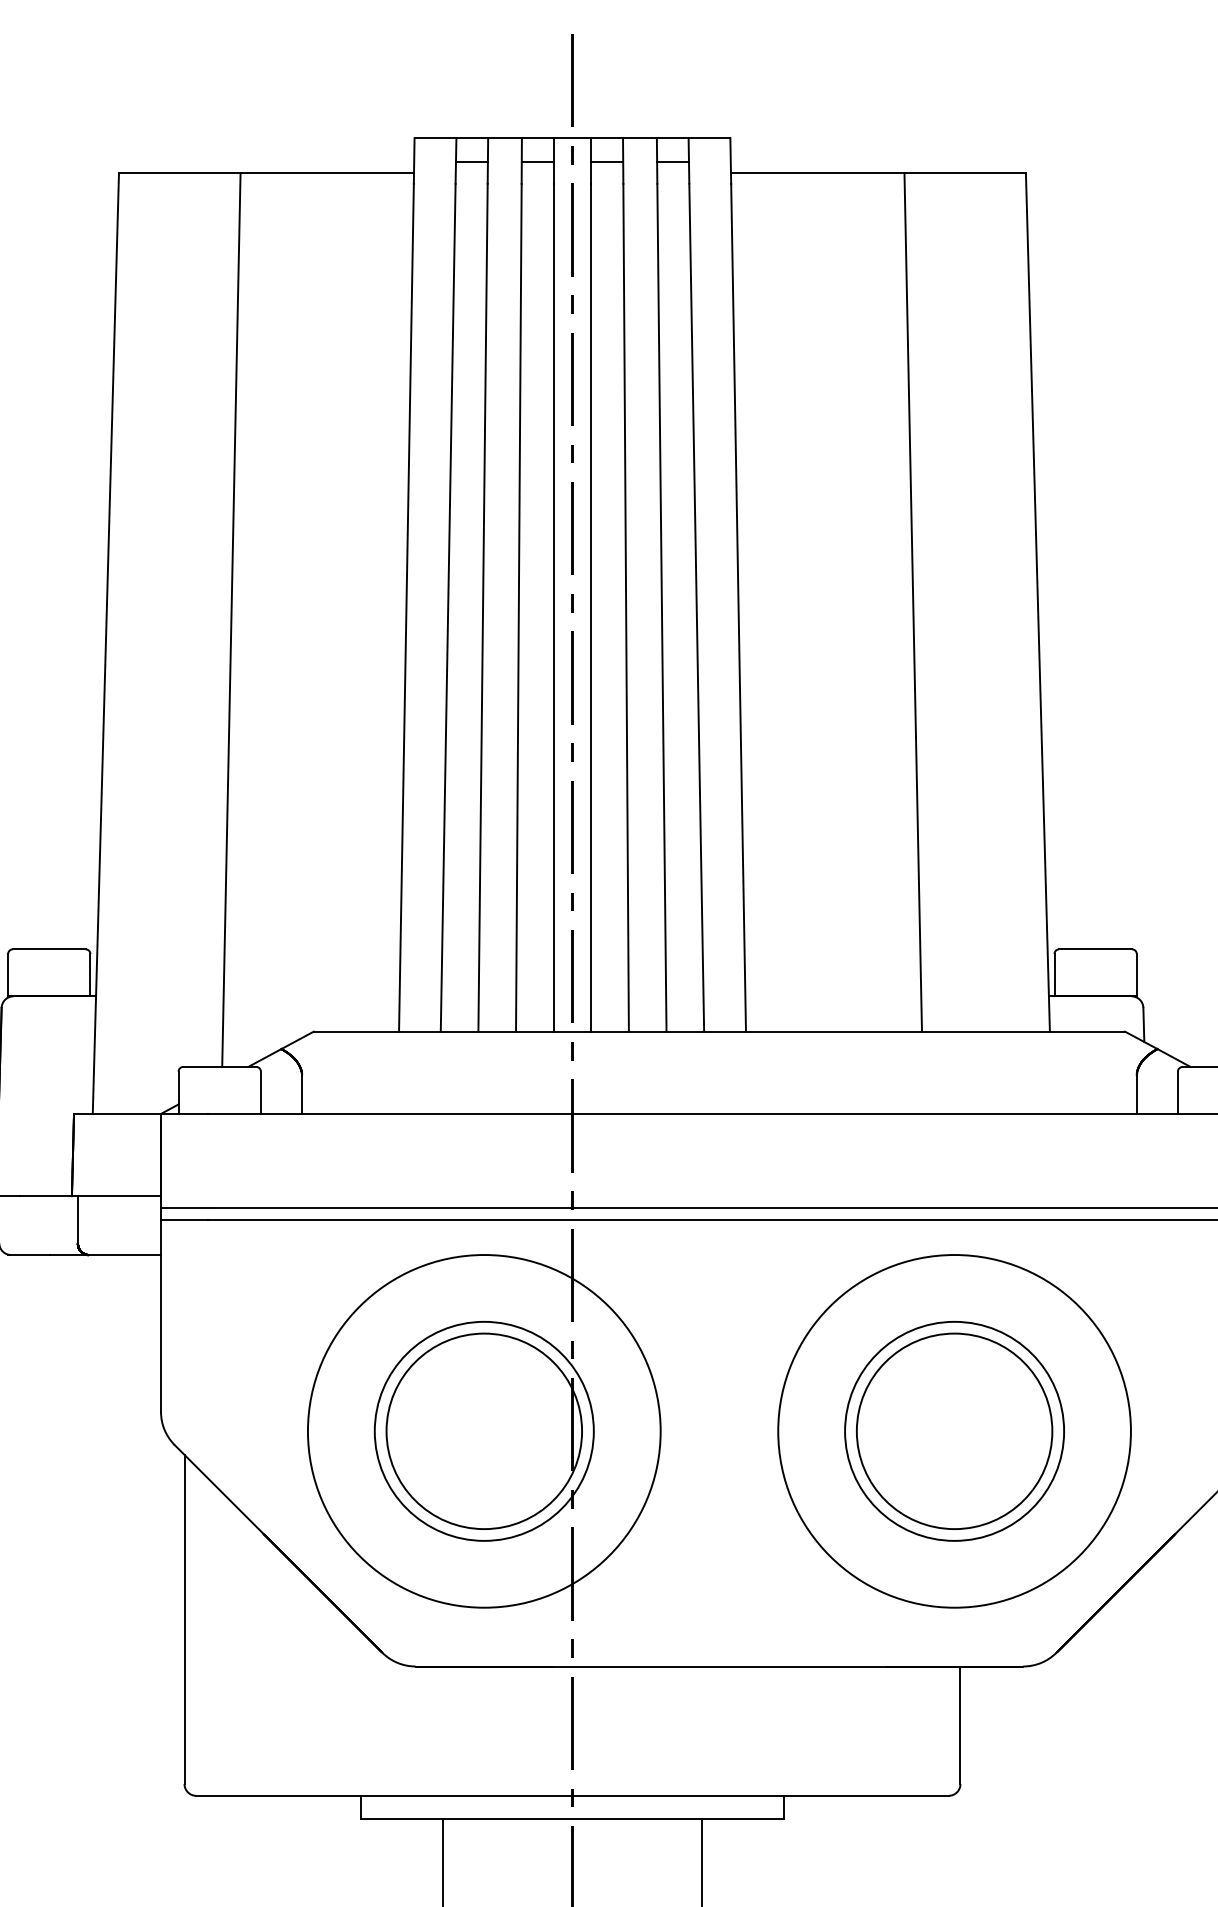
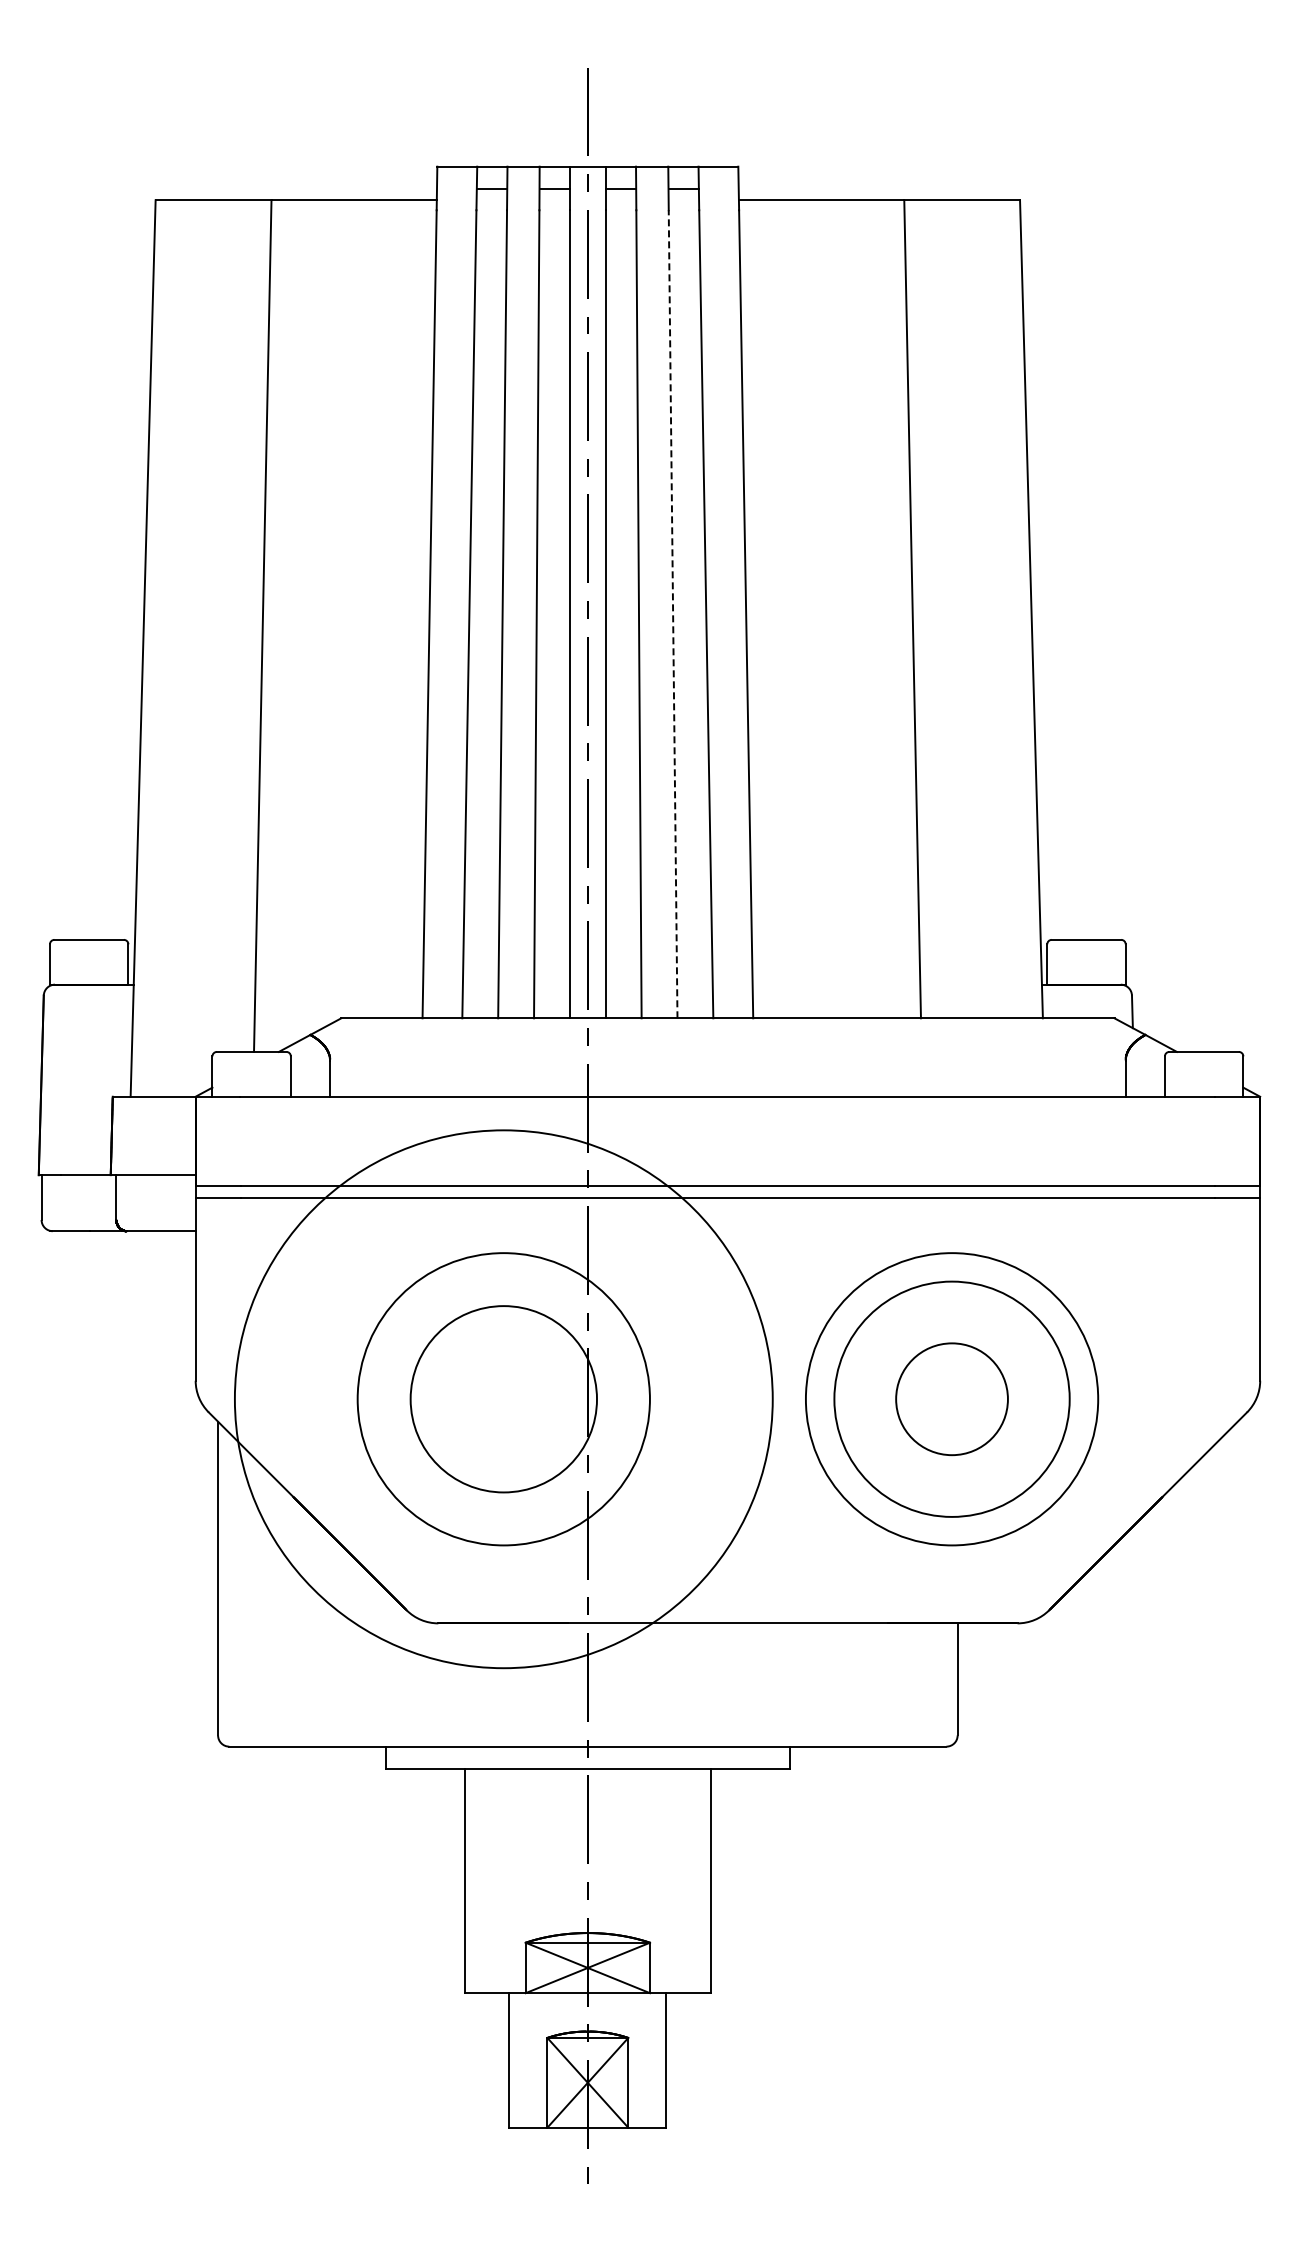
line: (662, 606) -> (673, 613), solid -> dashed
circle: (483, 1430) -> (503, 1398), size x1.4
circle: (954, 1430) -> (951, 1398), size x1.4
circle: (483, 1431) -> (503, 1399), size x1.6
circle: (954, 1431) -> (951, 1399), size x0.6
circle: (954, 1431) -> (951, 1399), size x0.7

